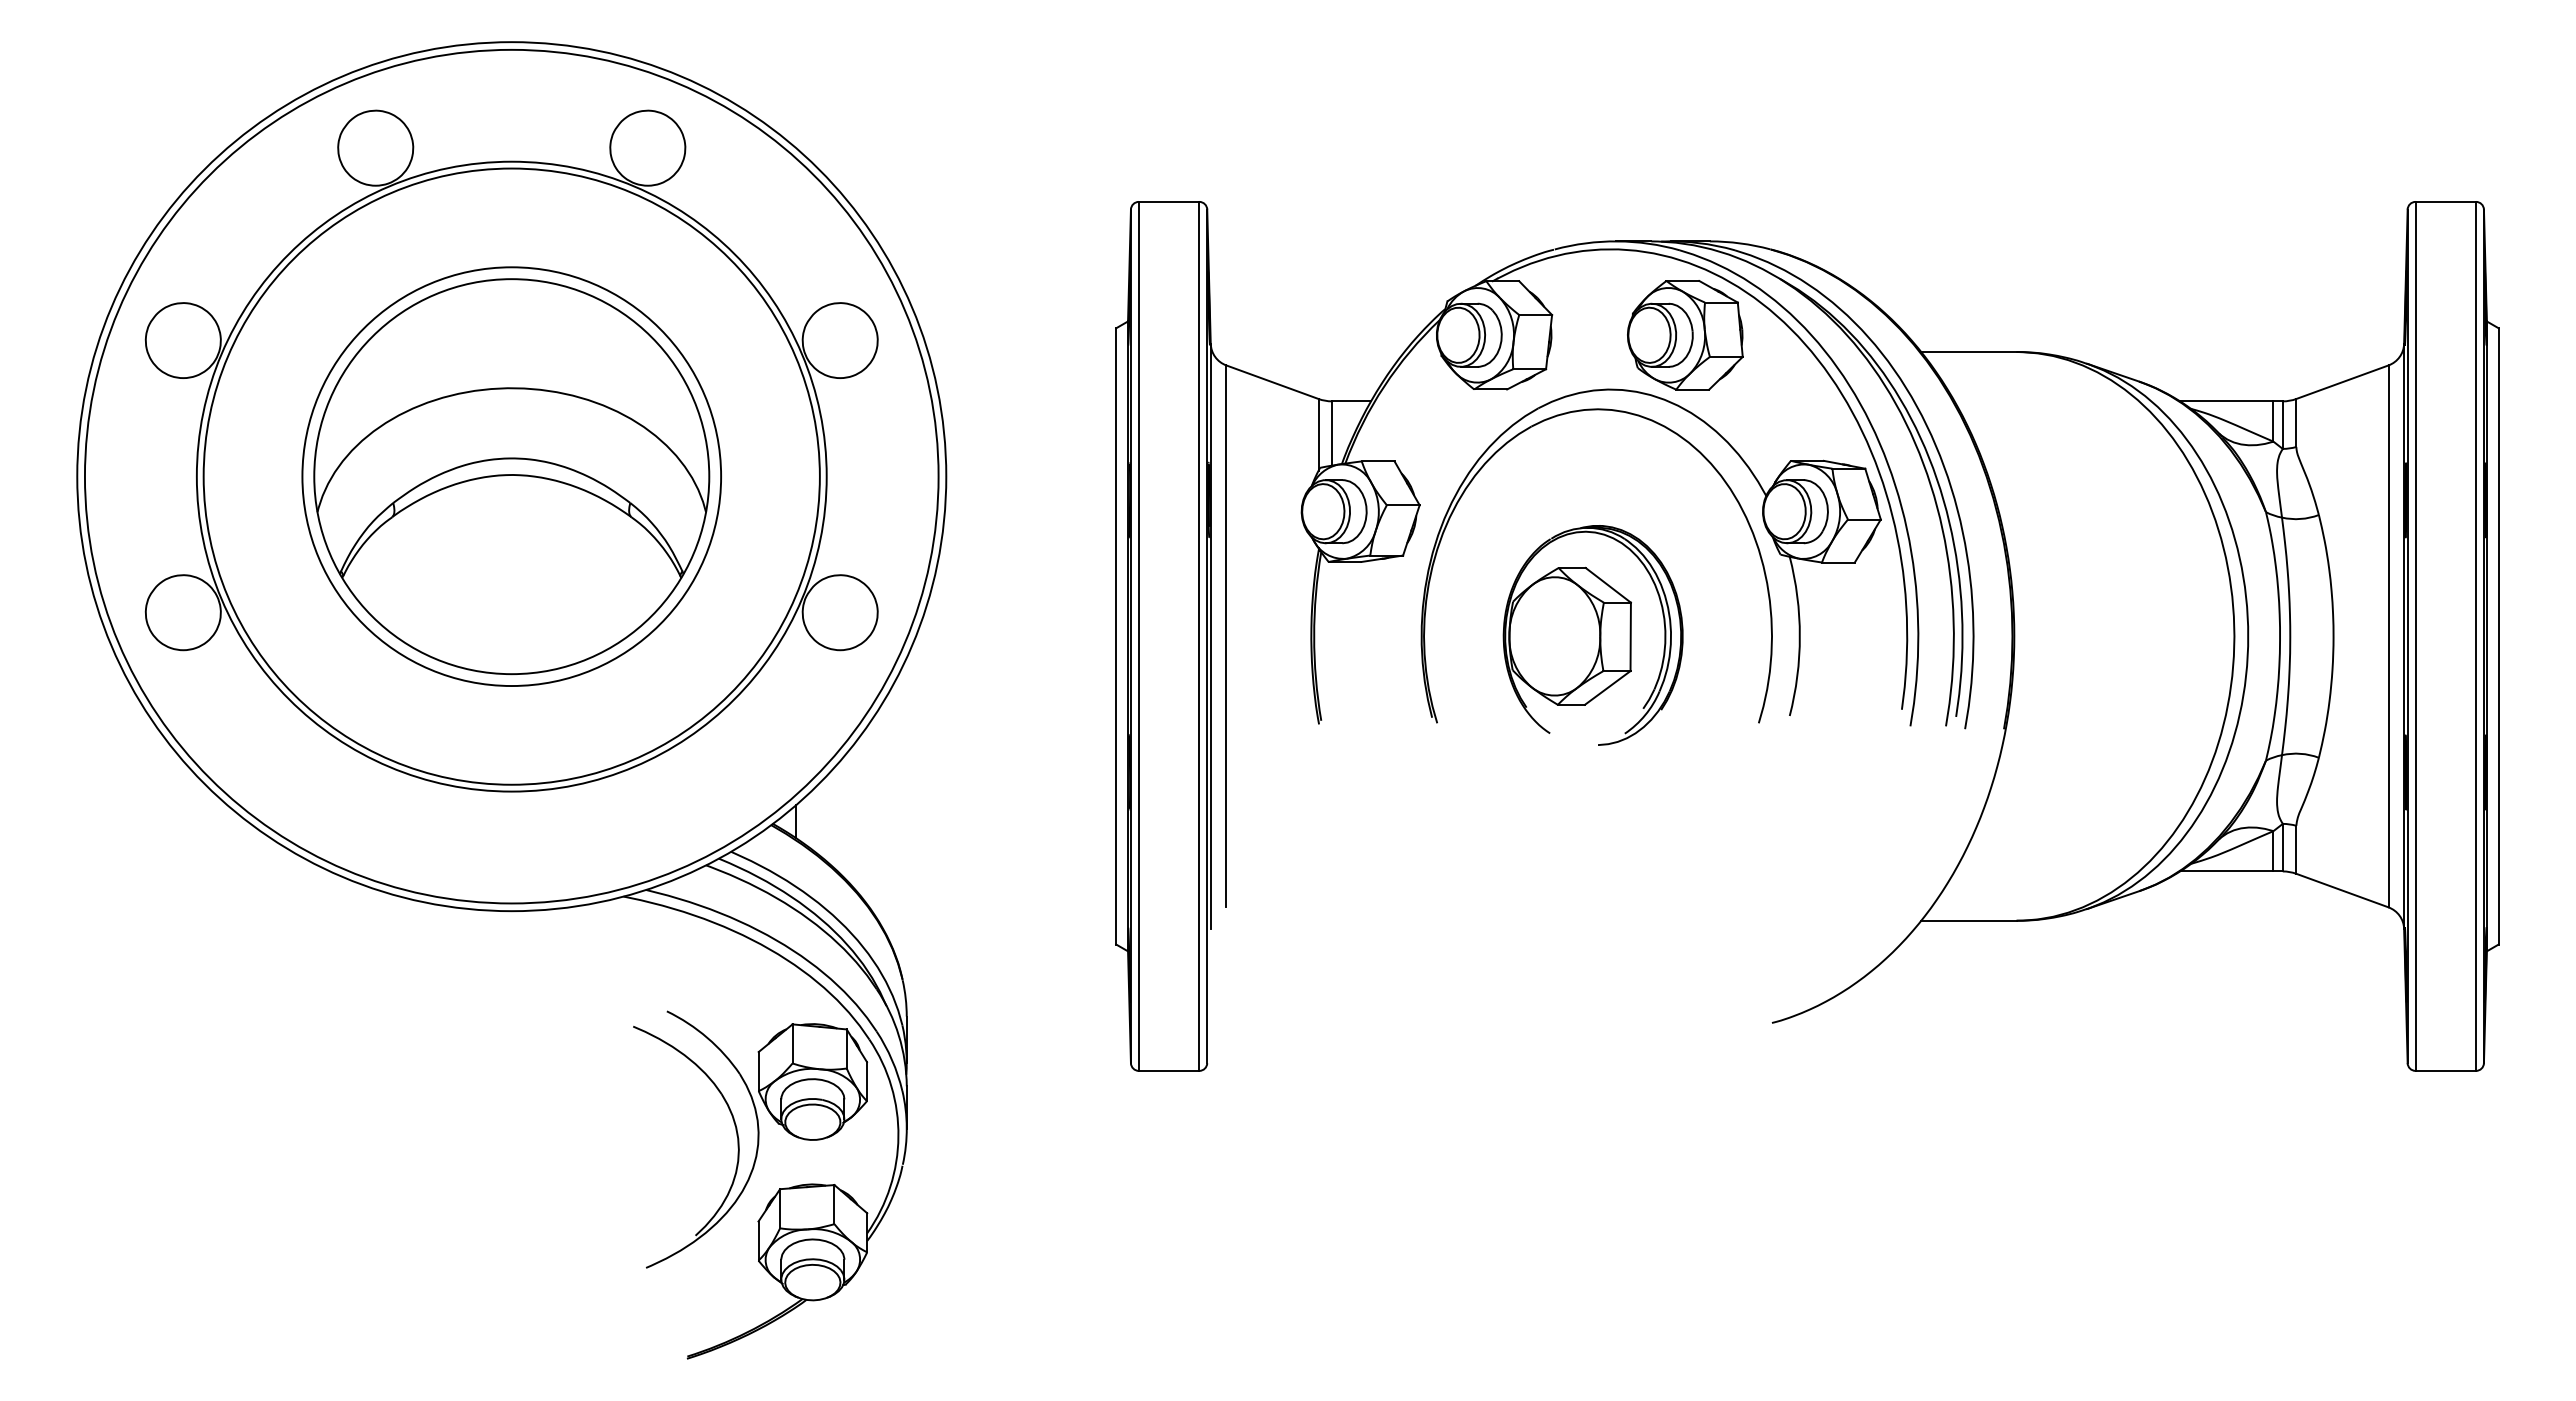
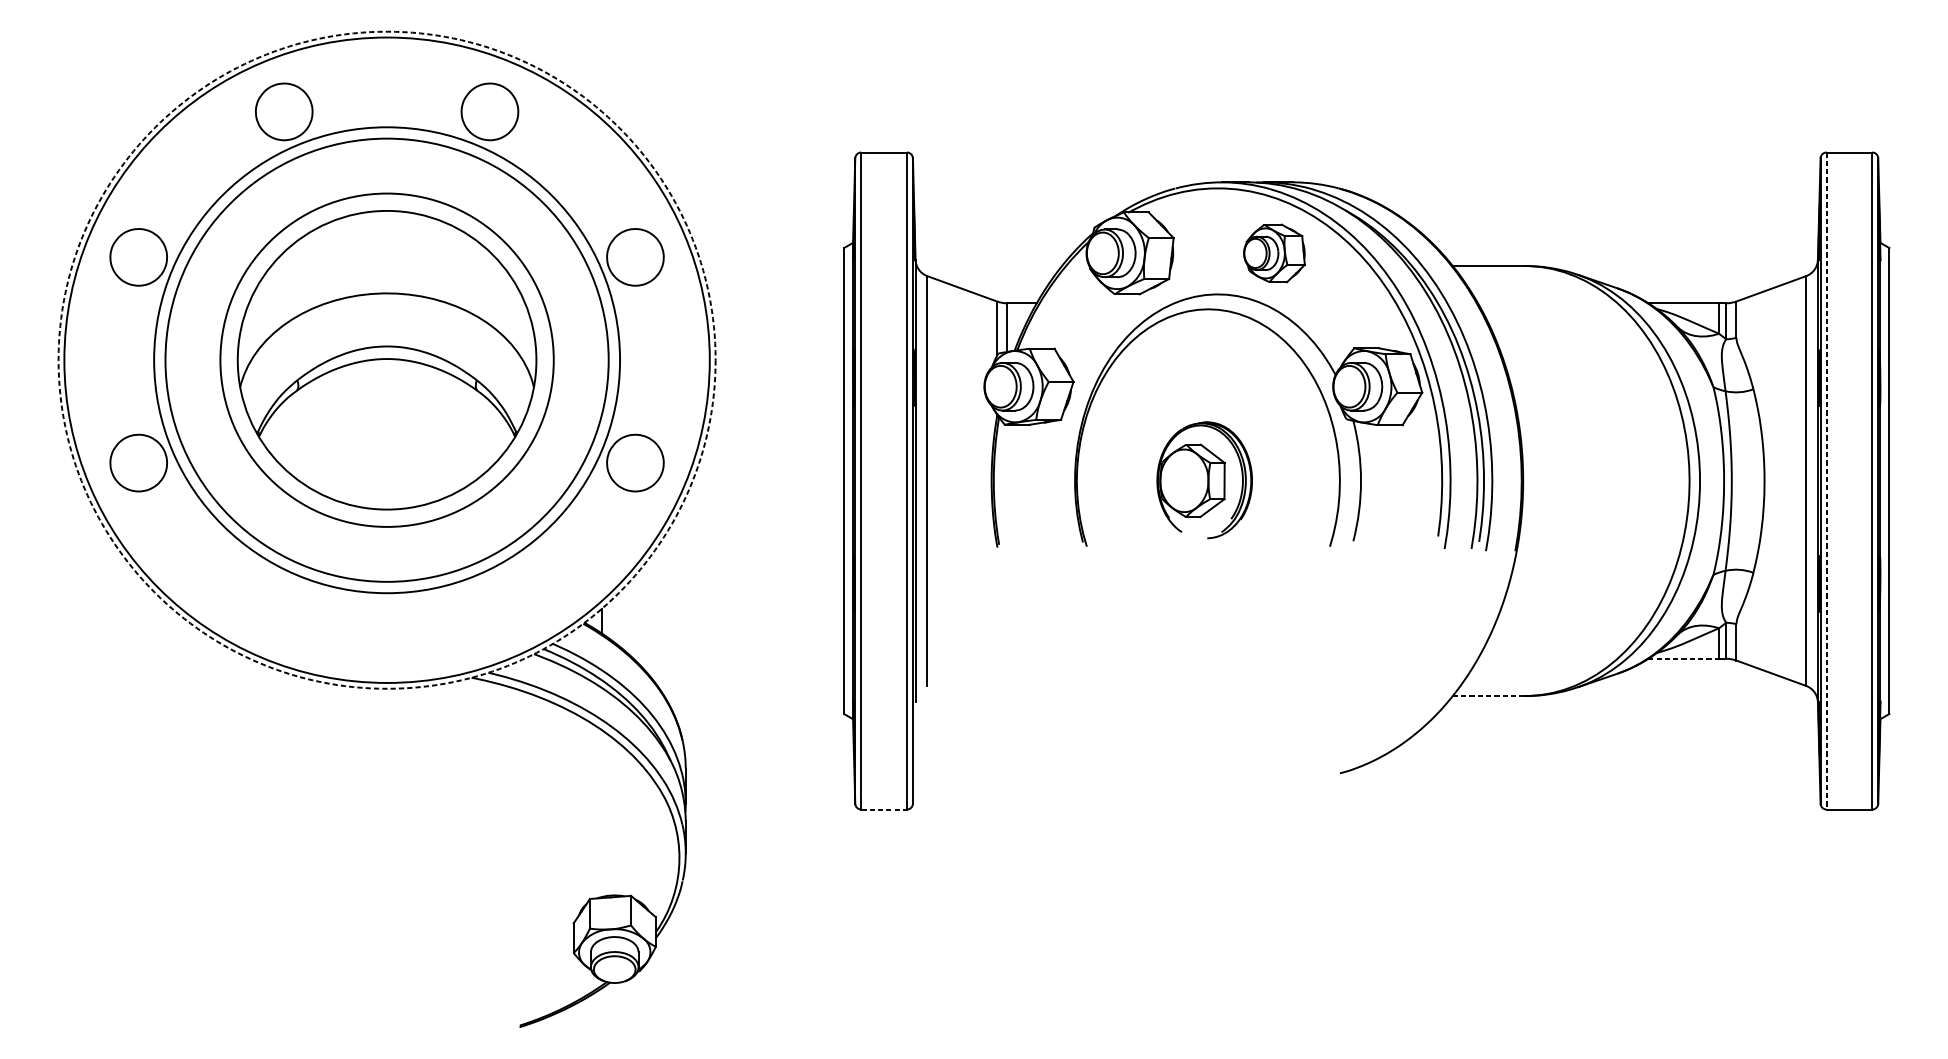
part: (1685, 335) -> (1274, 253), size x0.7
circle: (511, 476) -> (386, 360), size x0.7
circle: (511, 476) -> (386, 360), size x1.4
circle: (511, 476) -> (386, 360), solid -> dashed
part: (1592, 635) -> (1204, 480), size x0.7
line: (2415, 636) -> (1826, 481), solid -> dashed
line: (2226, 871) -> (1683, 658), solid -> dashed
line: (1968, 920) -> (1488, 695), solid -> dashed
line: (1169, 1070) -> (884, 809), solid -> dashed
part: (757, 1139) -> (572, 861), removed

